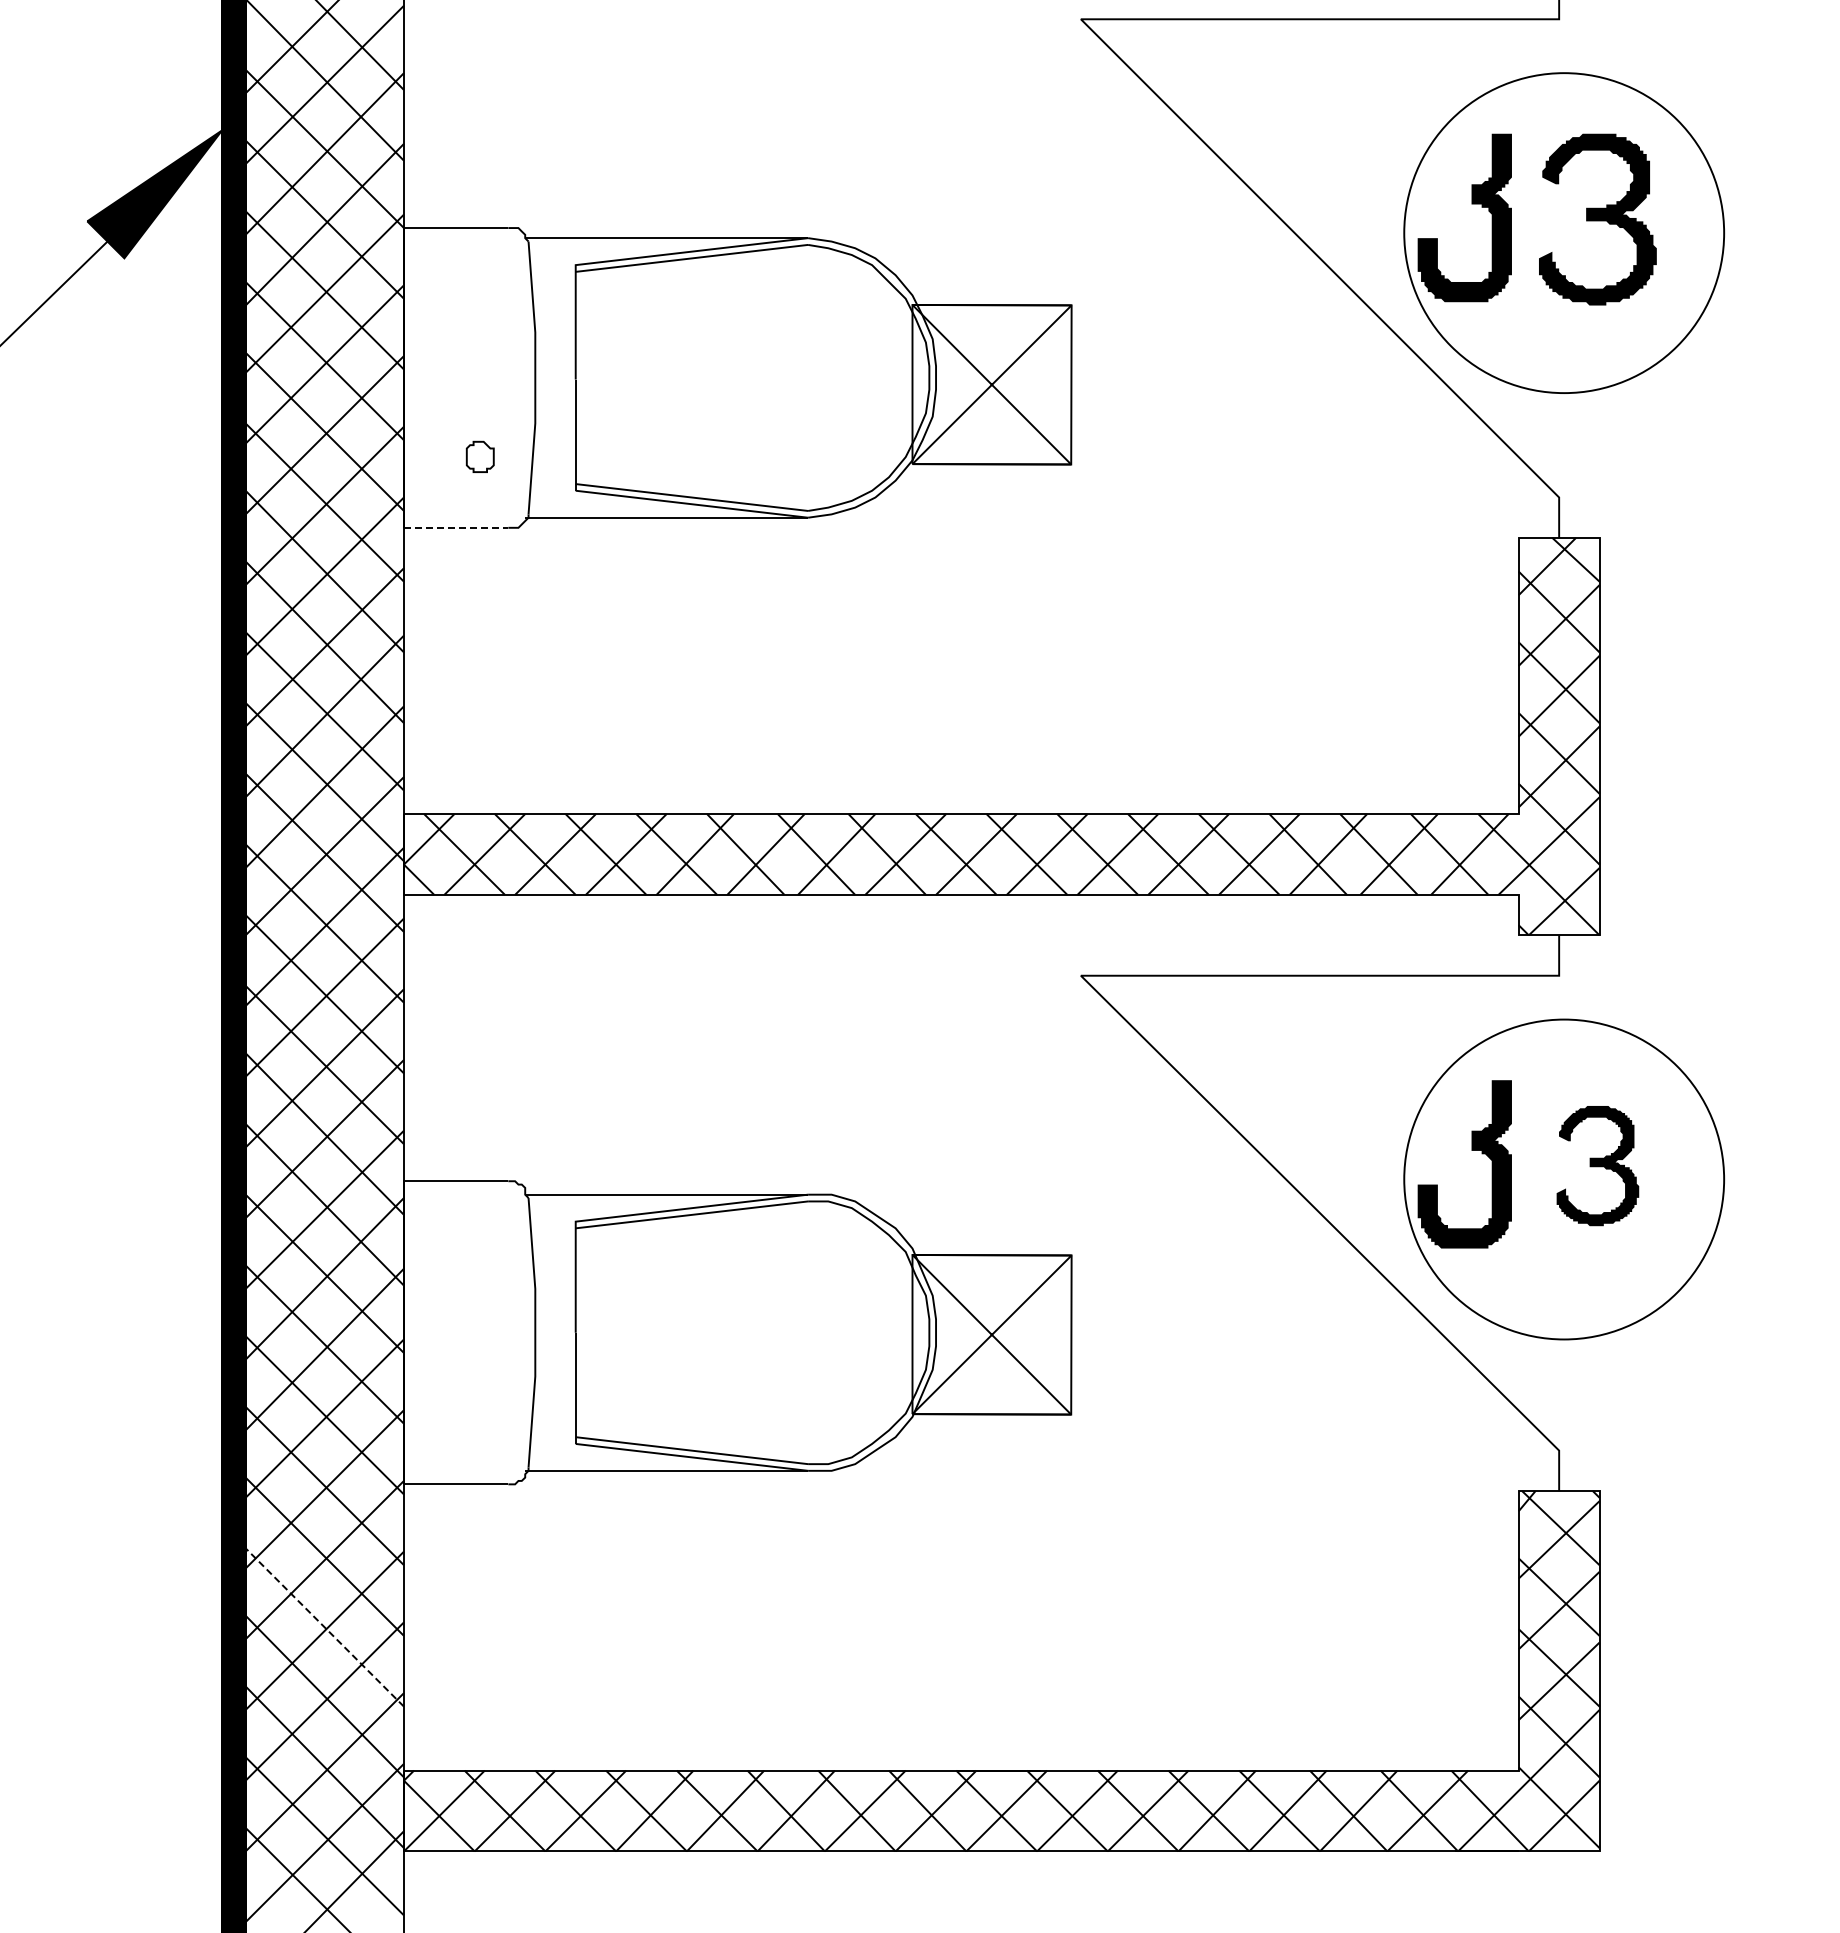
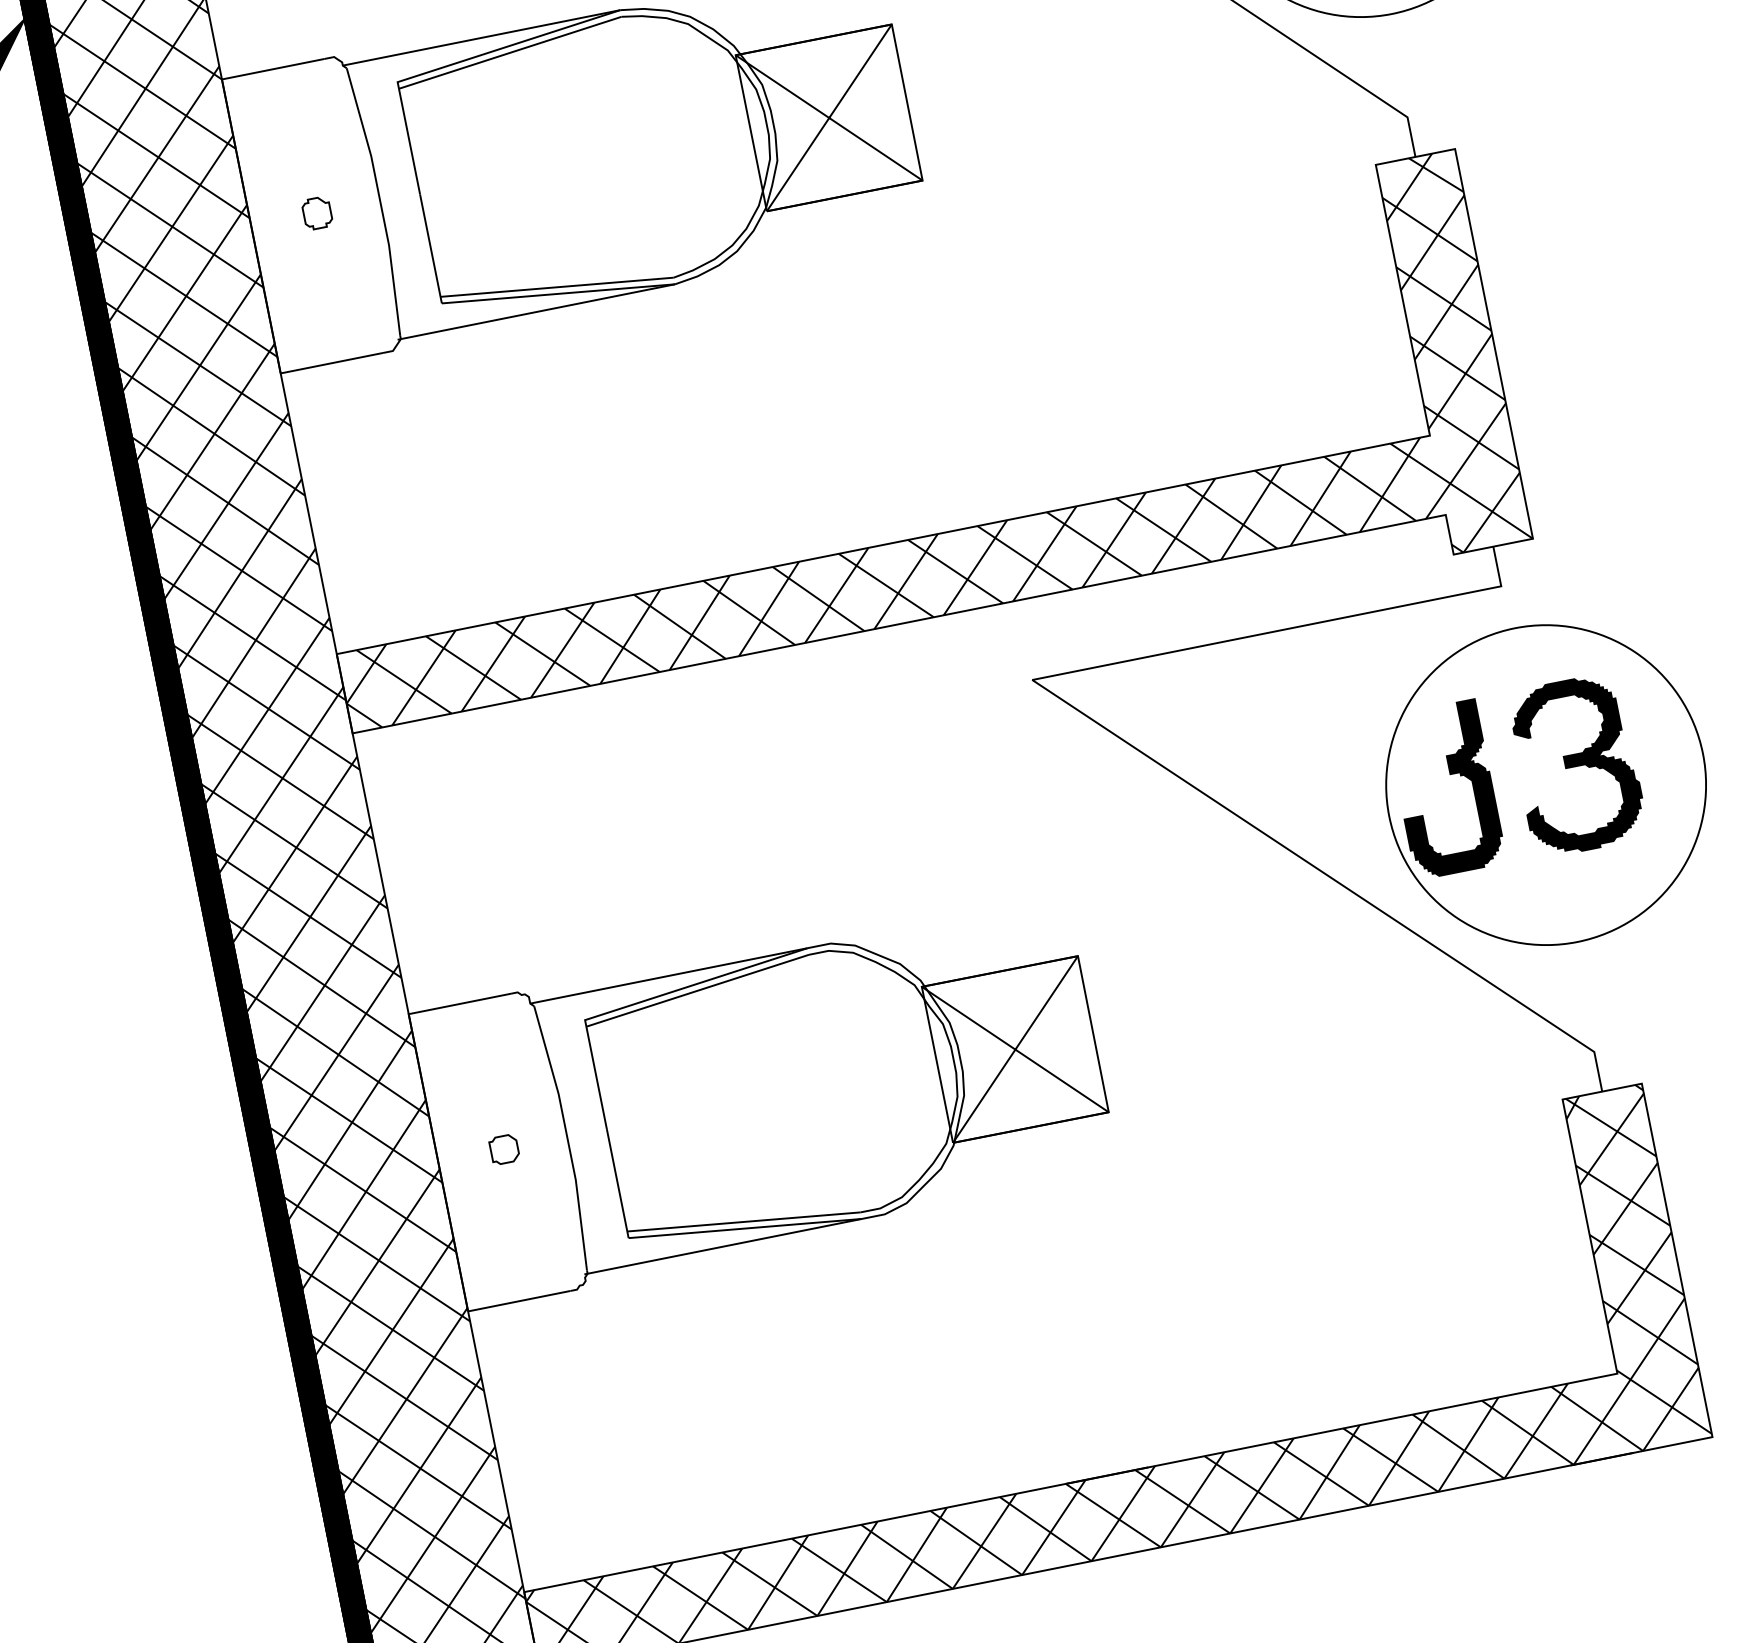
part: (479, 456) -> (316, 212), moved
line: (456, 527) -> (332, 362), dashed -> solid
part: (1597, 1165) -> (1576, 764), size x1.43
part: (470, 1332) -> (503, 1149), added
line: (324, 1627) -> (418, 1467), dashed -> solid

